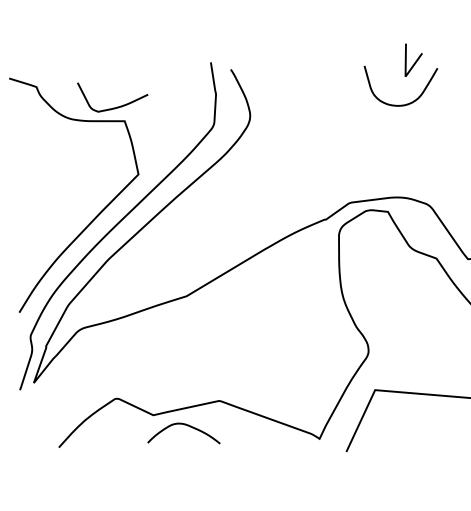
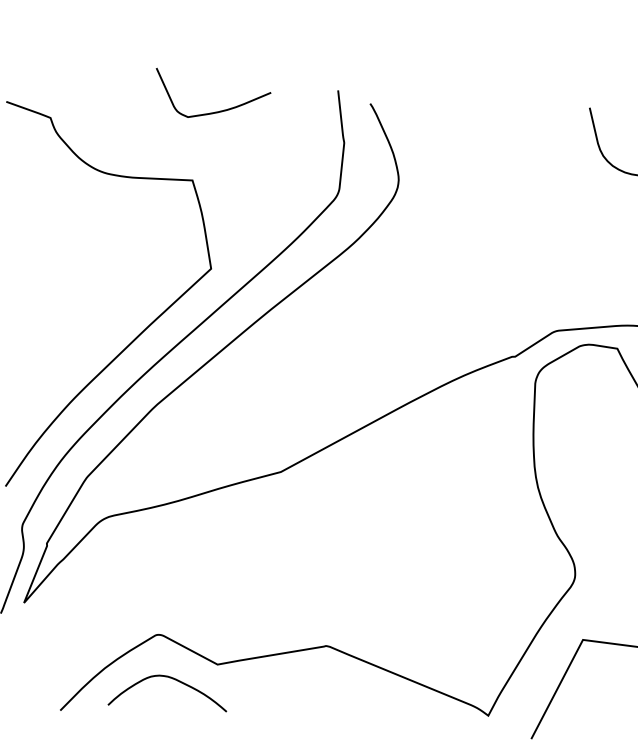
curve: (113, 107) -> (213, 111), moved
curve: (184, 425) -> (169, 679), moved

